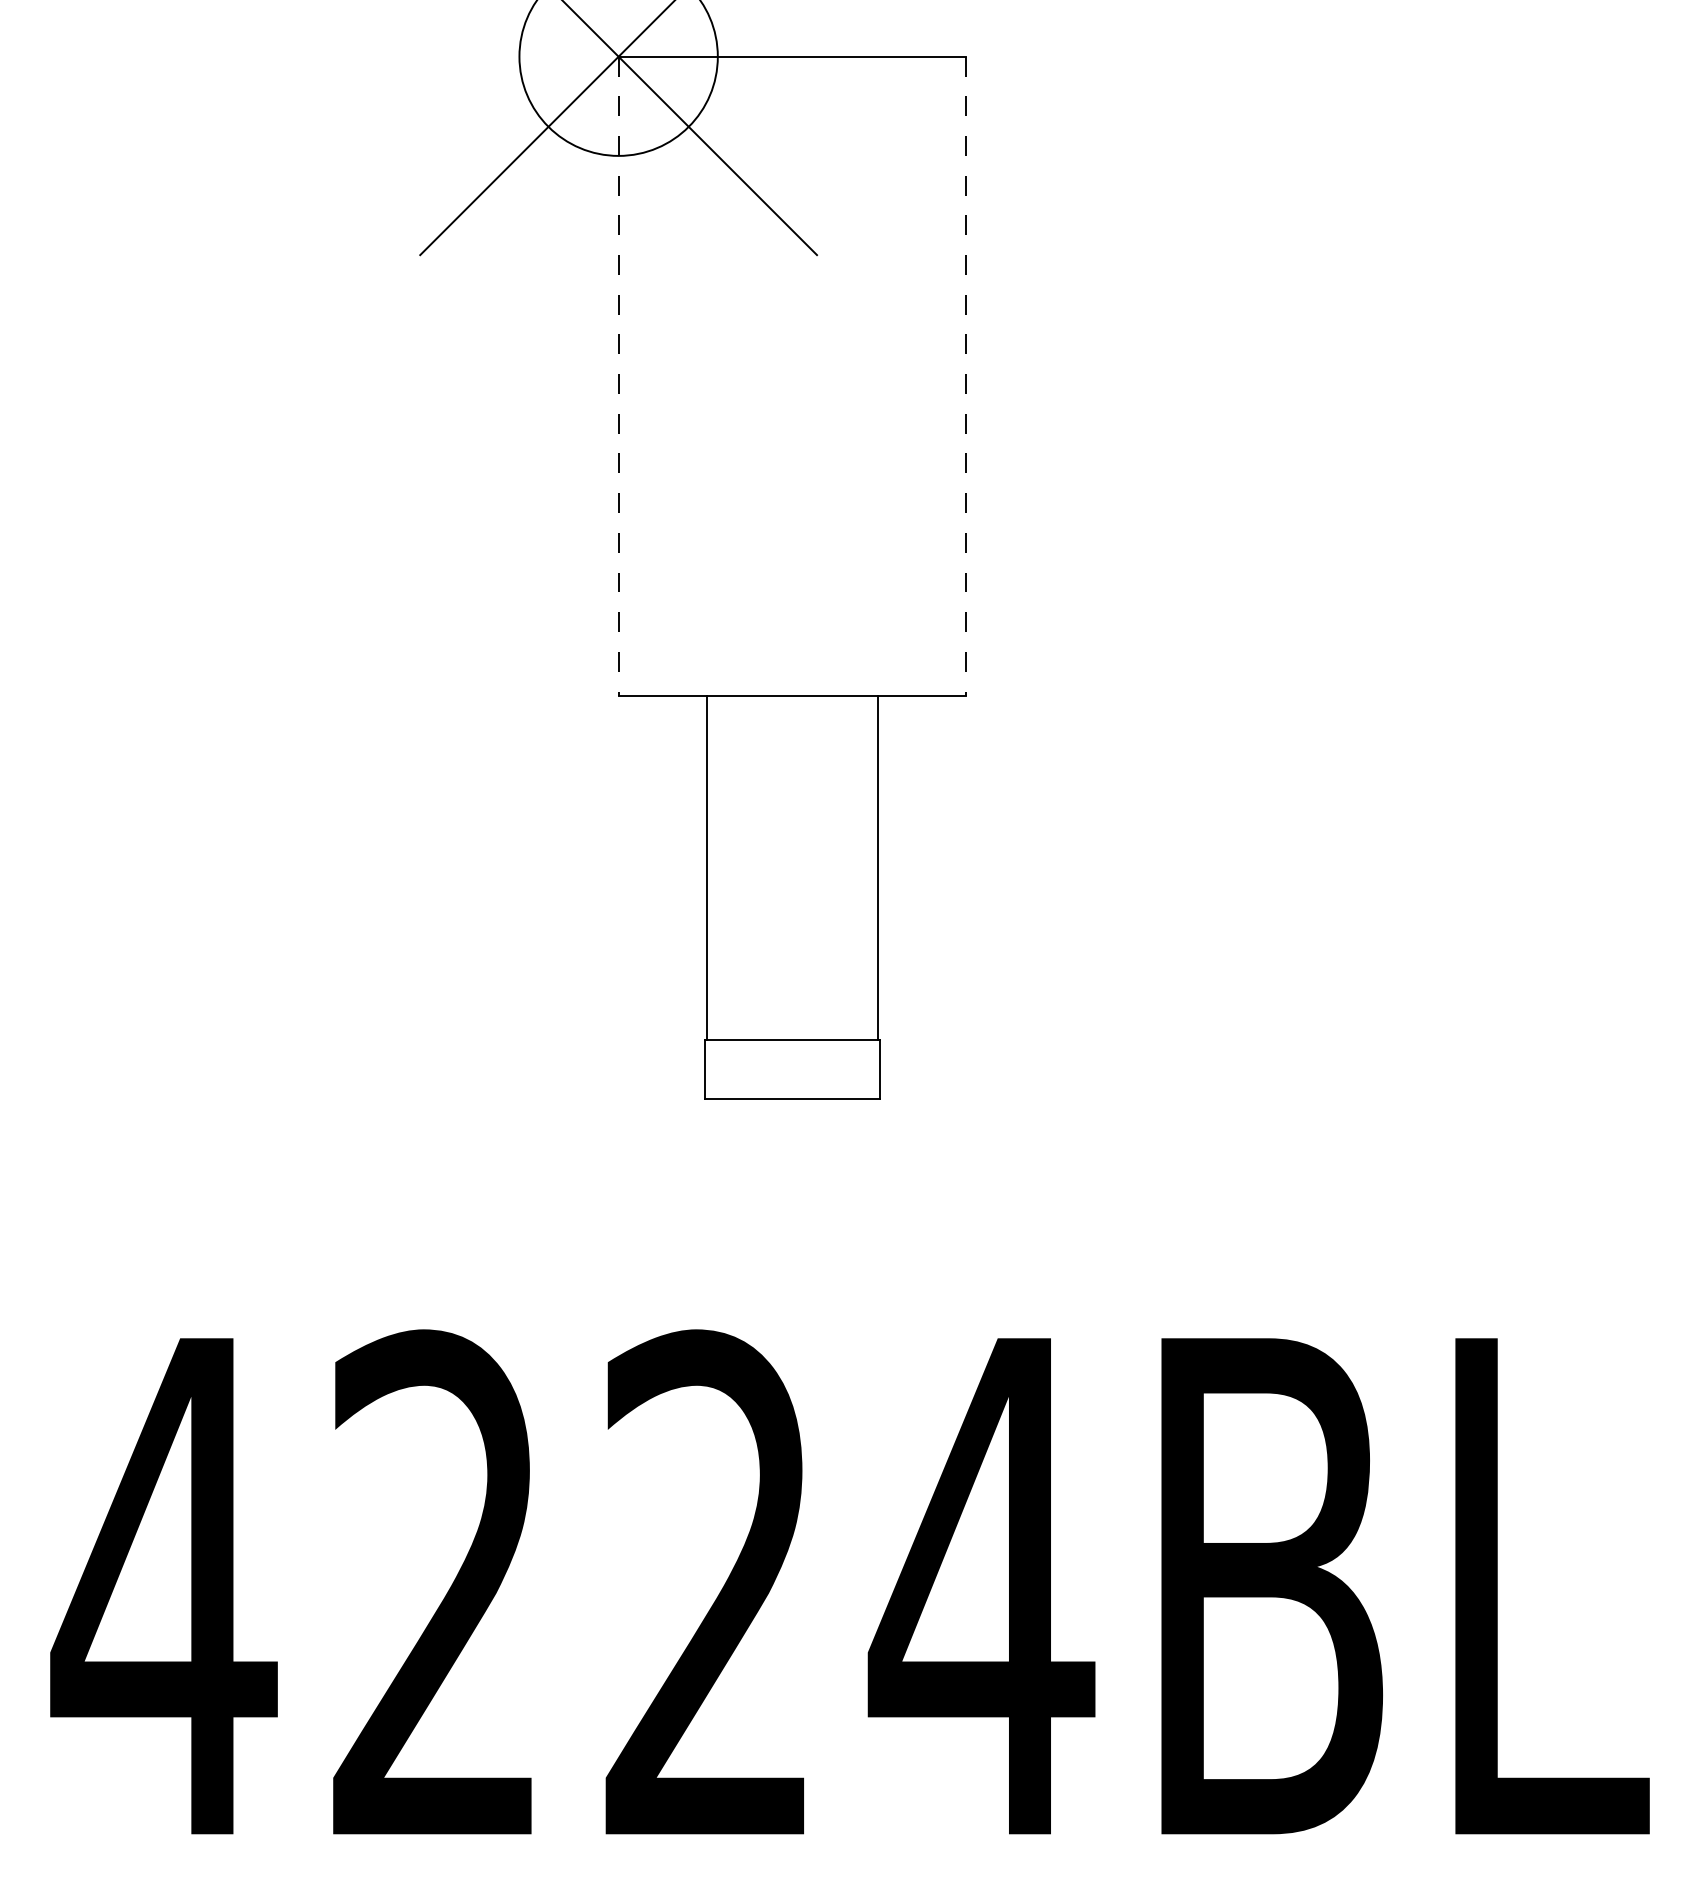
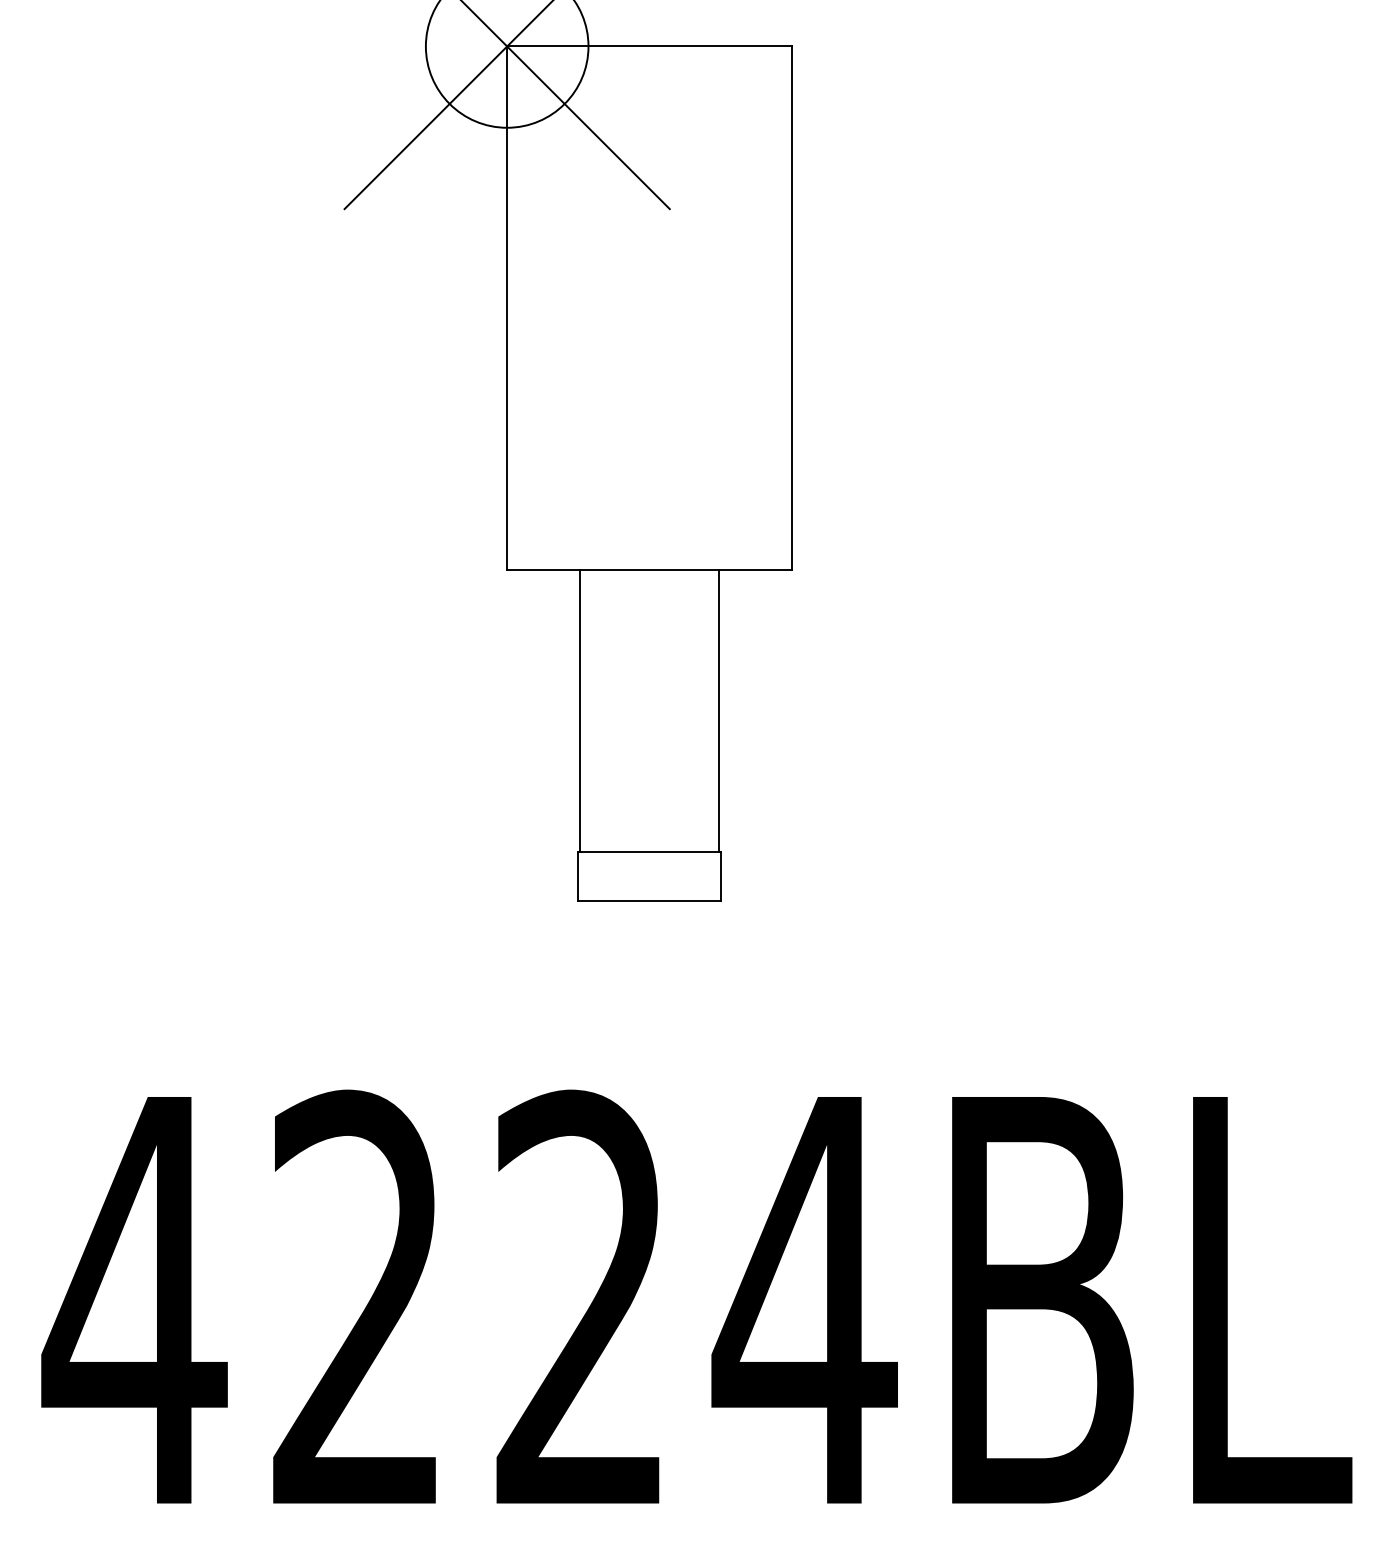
line: (619, 376) -> (507, 308), dashed -> solid
line: (965, 376) -> (791, 308), dashed -> solid

